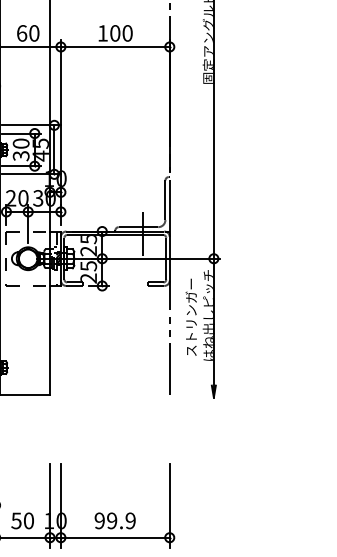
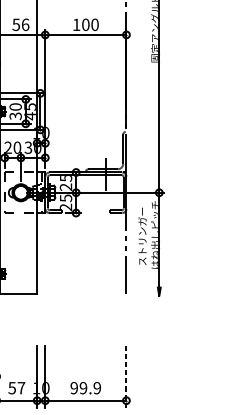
text: (27, 33) -> (20, 24), 60 -> 56
line: (169, 505) -> (126, 376), solid -> dashed
text: (28, 520) -> (21, 387), 50 -> 57

